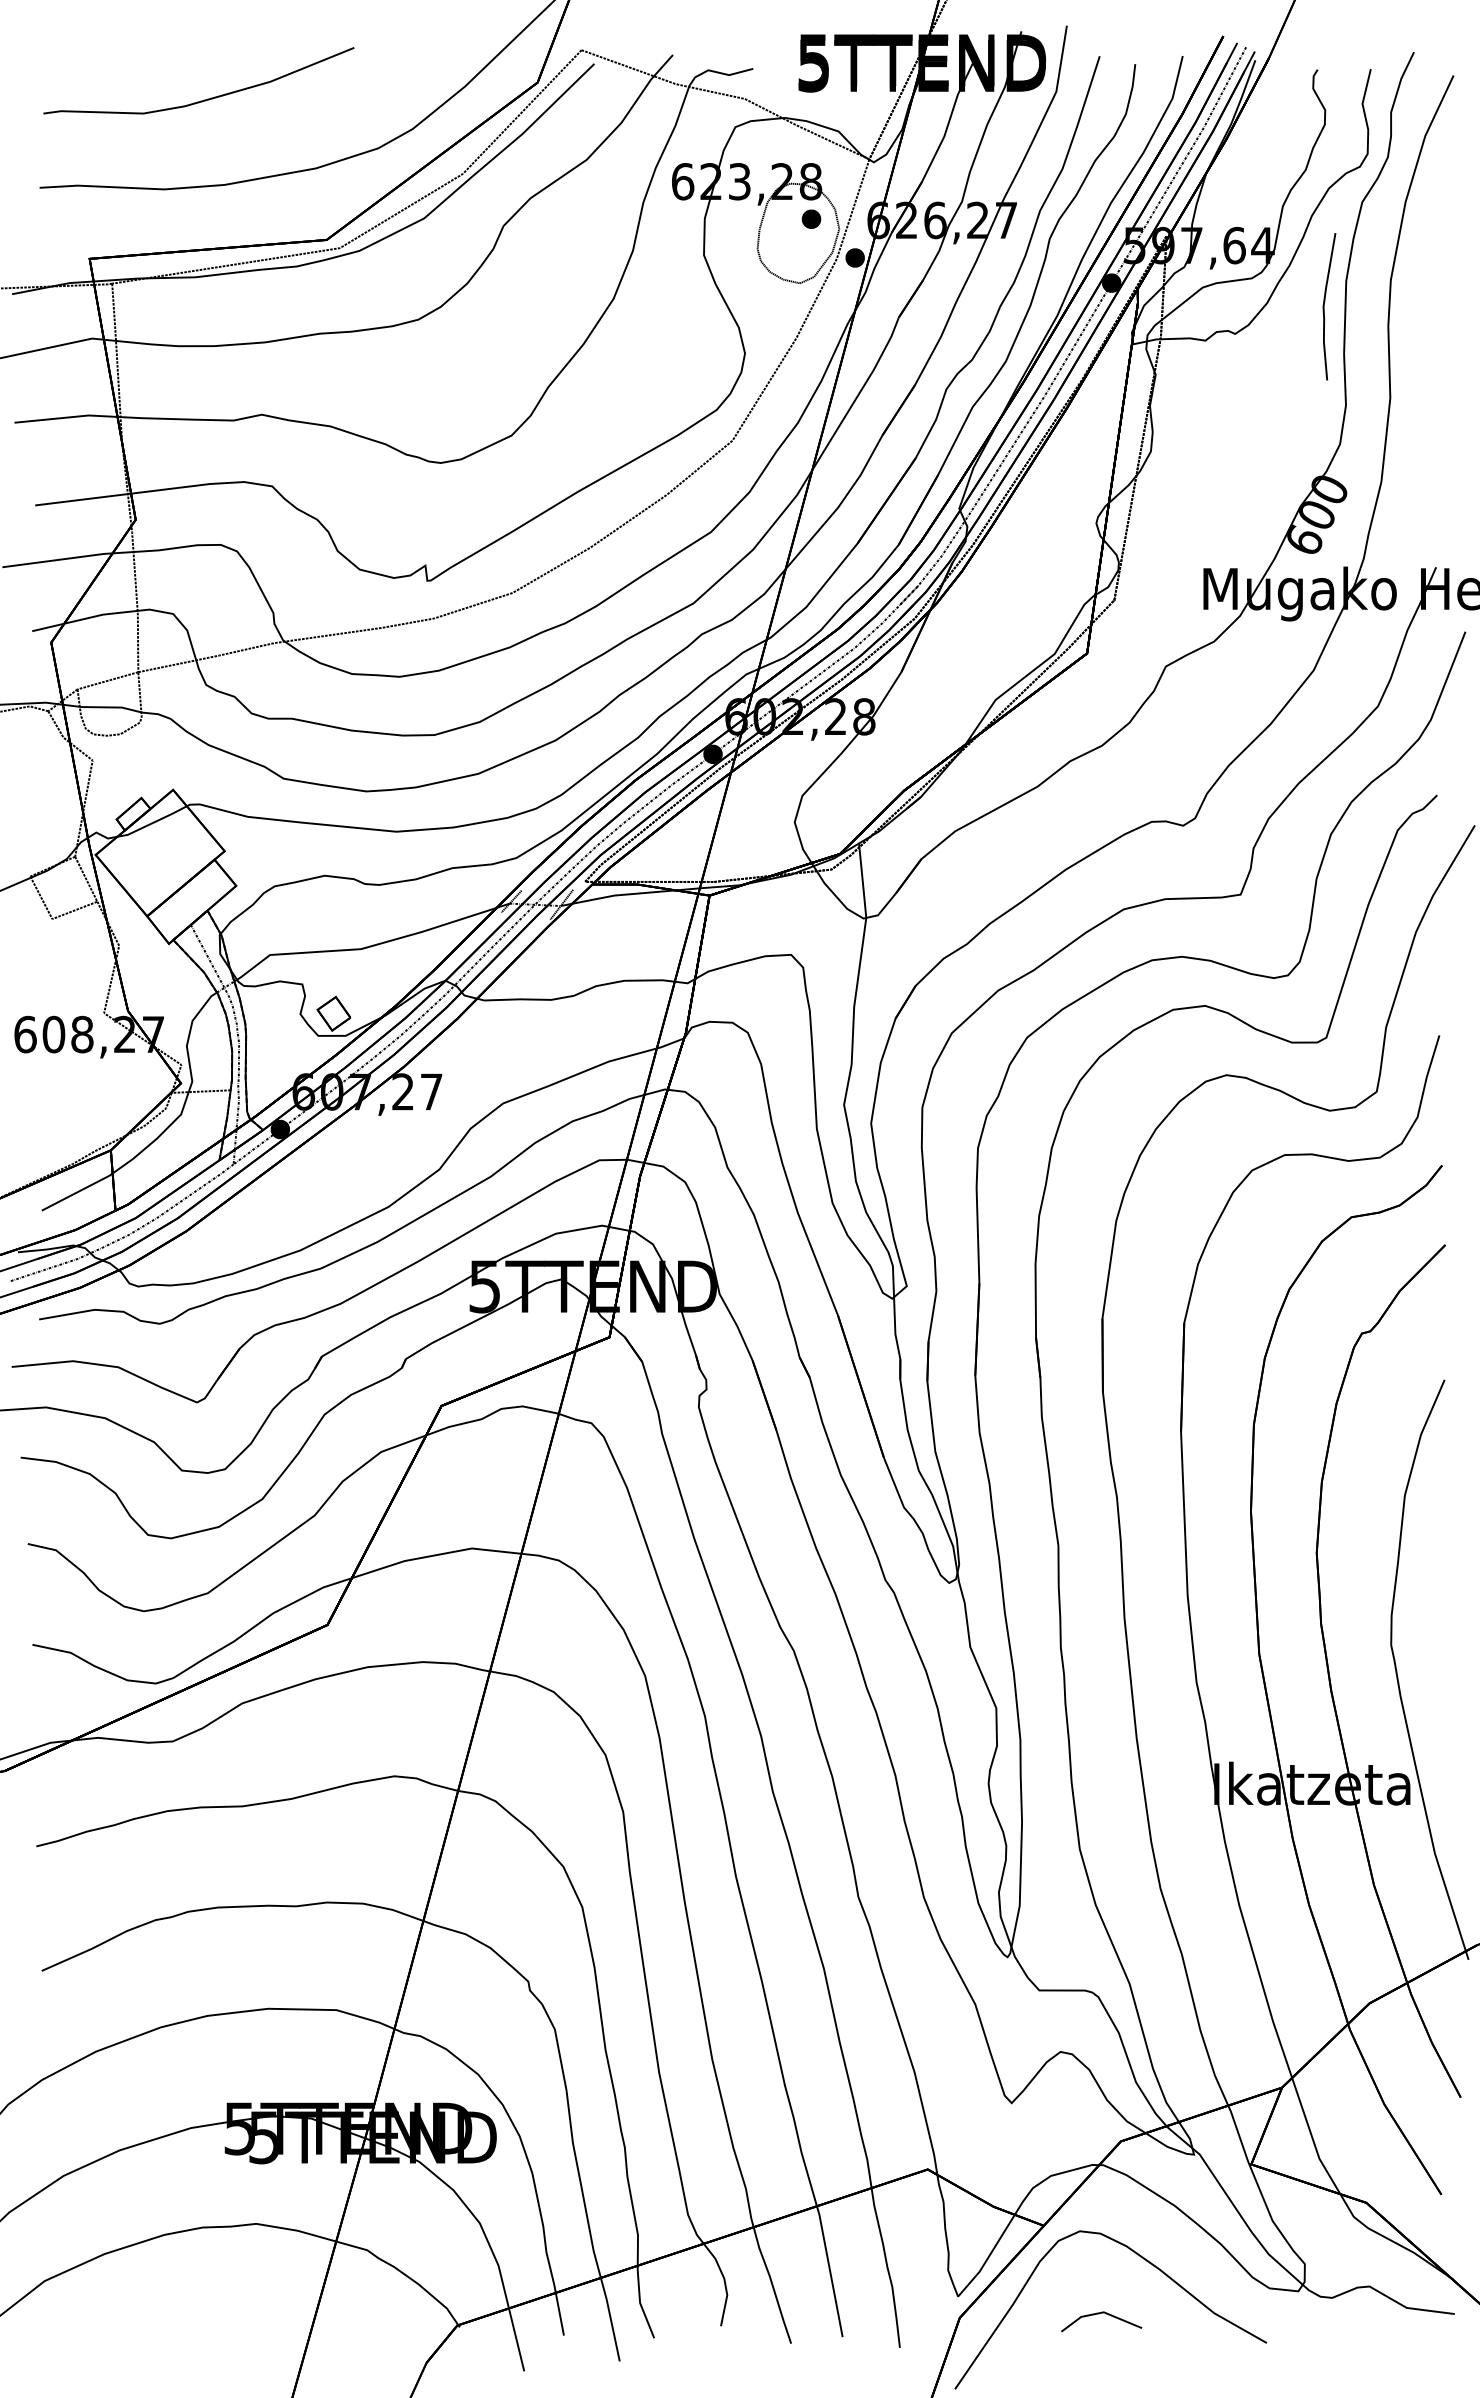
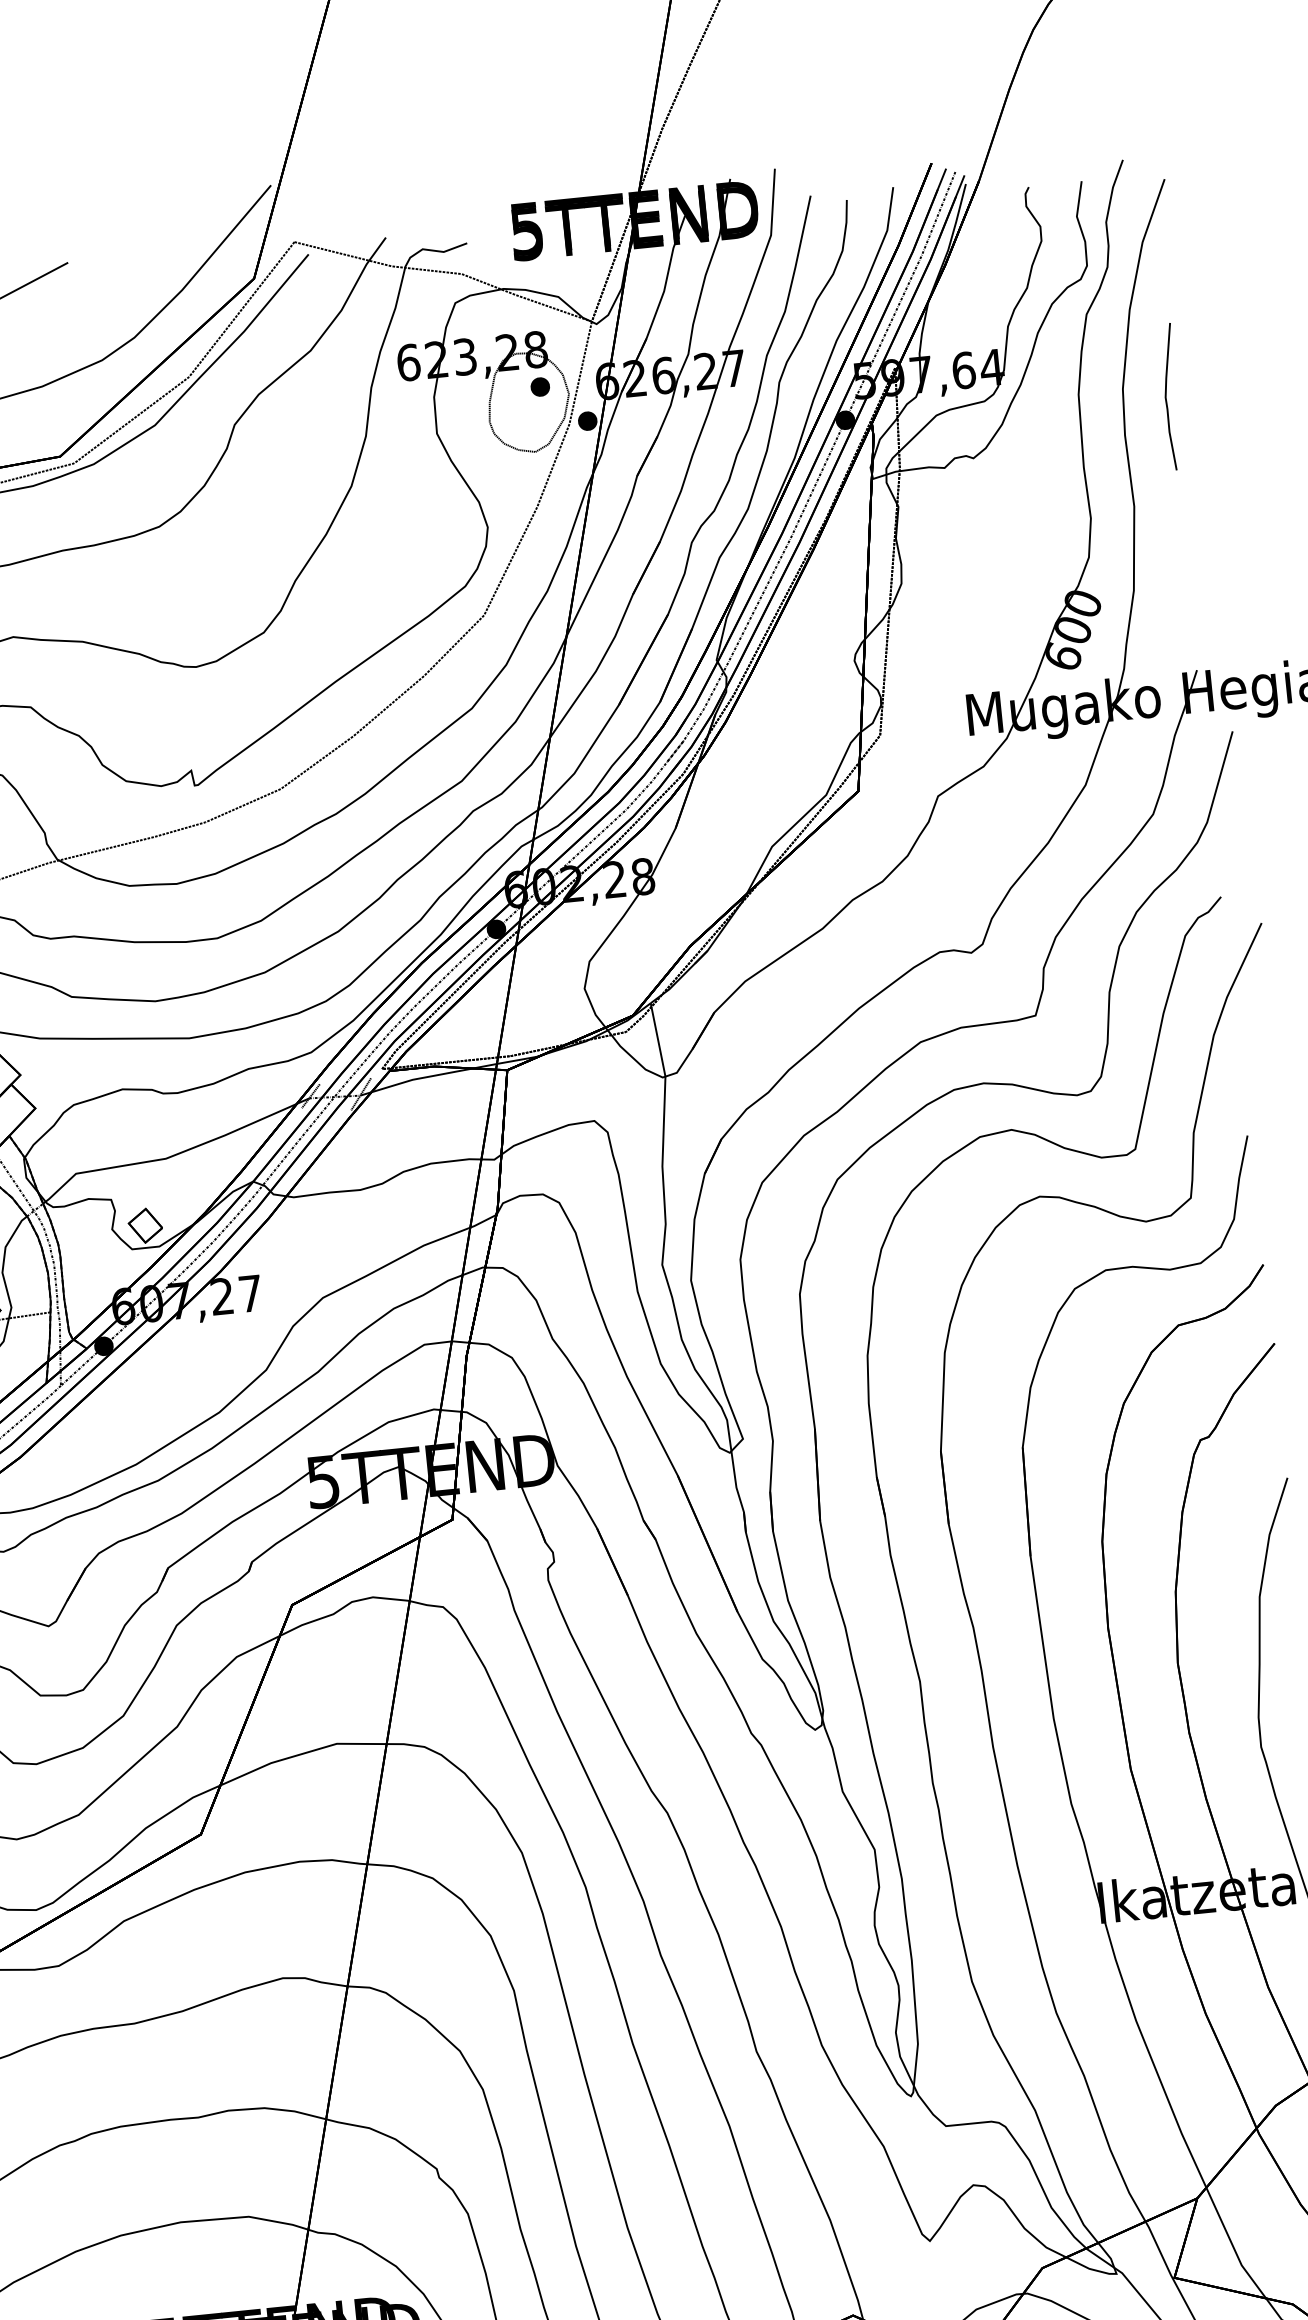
curve: (1324, 306) -> (1166, 397), moved

